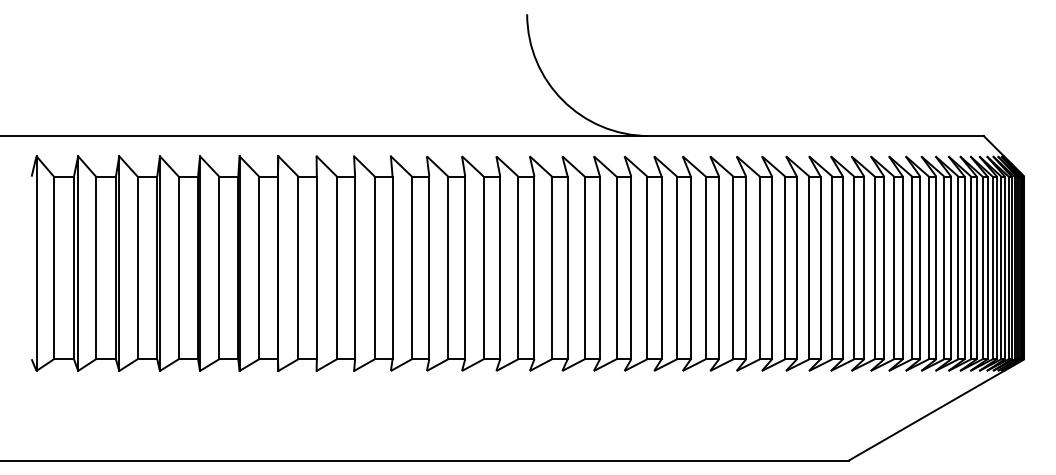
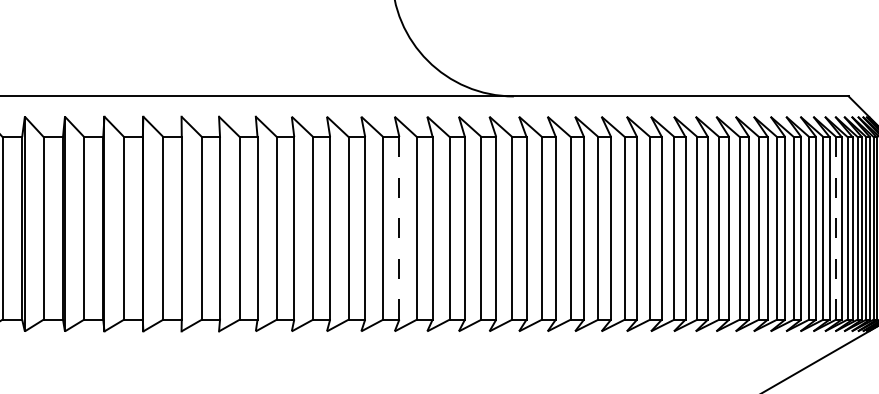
line: (534, 267) -> (399, 227), solid -> dashed
line: (971, 268) -> (836, 228), solid -> dashed

